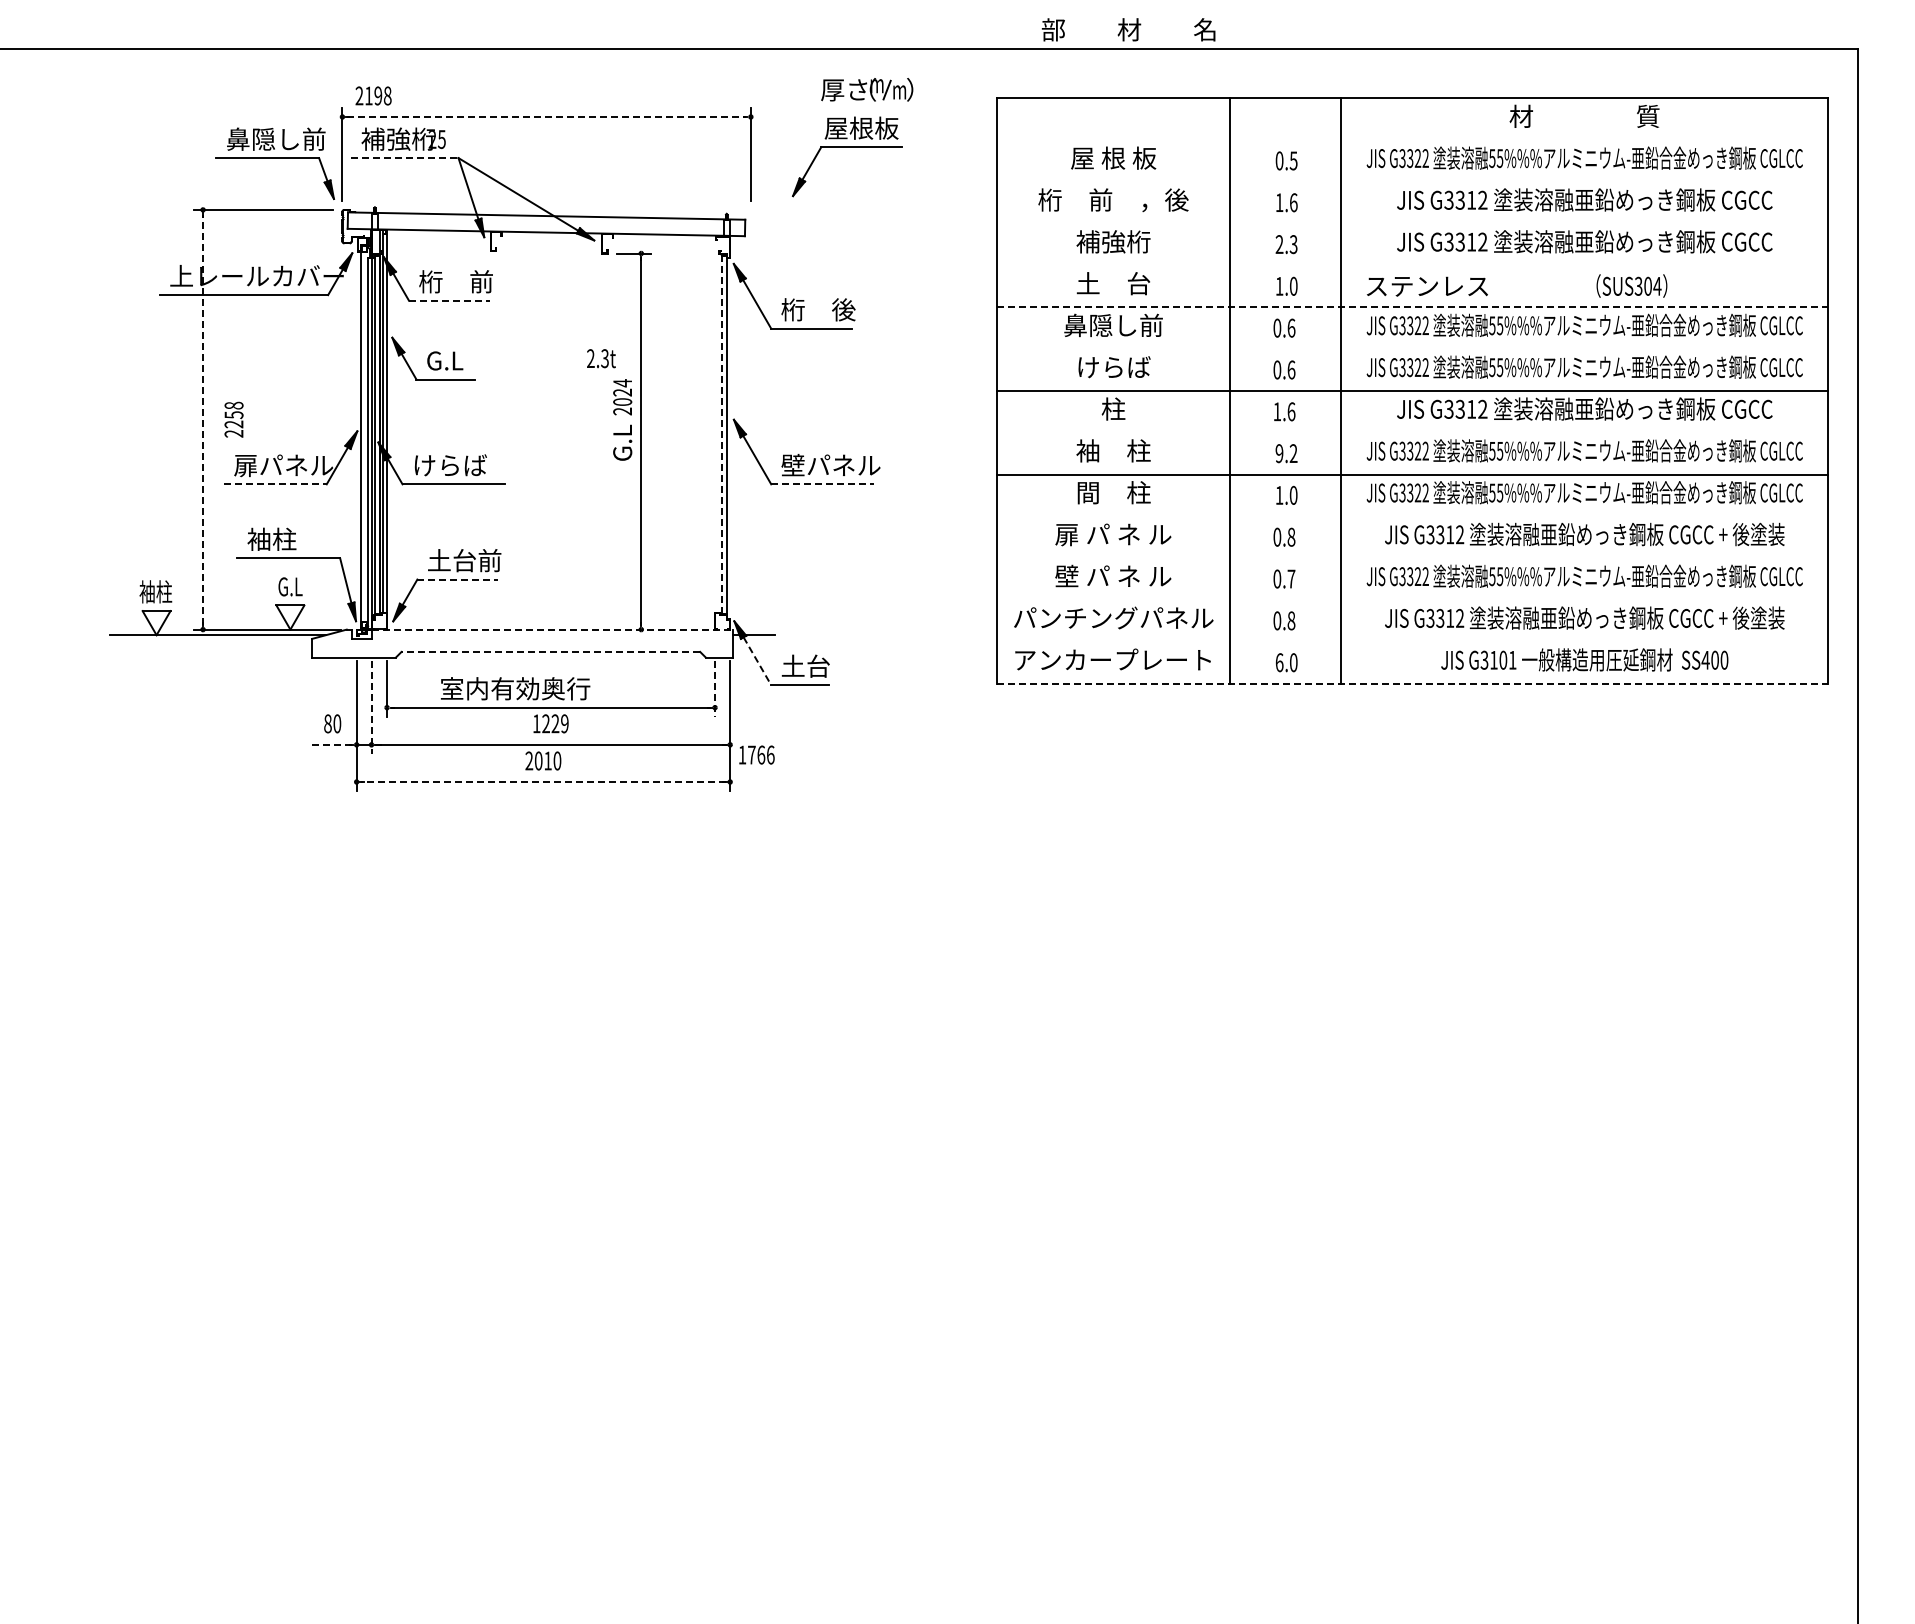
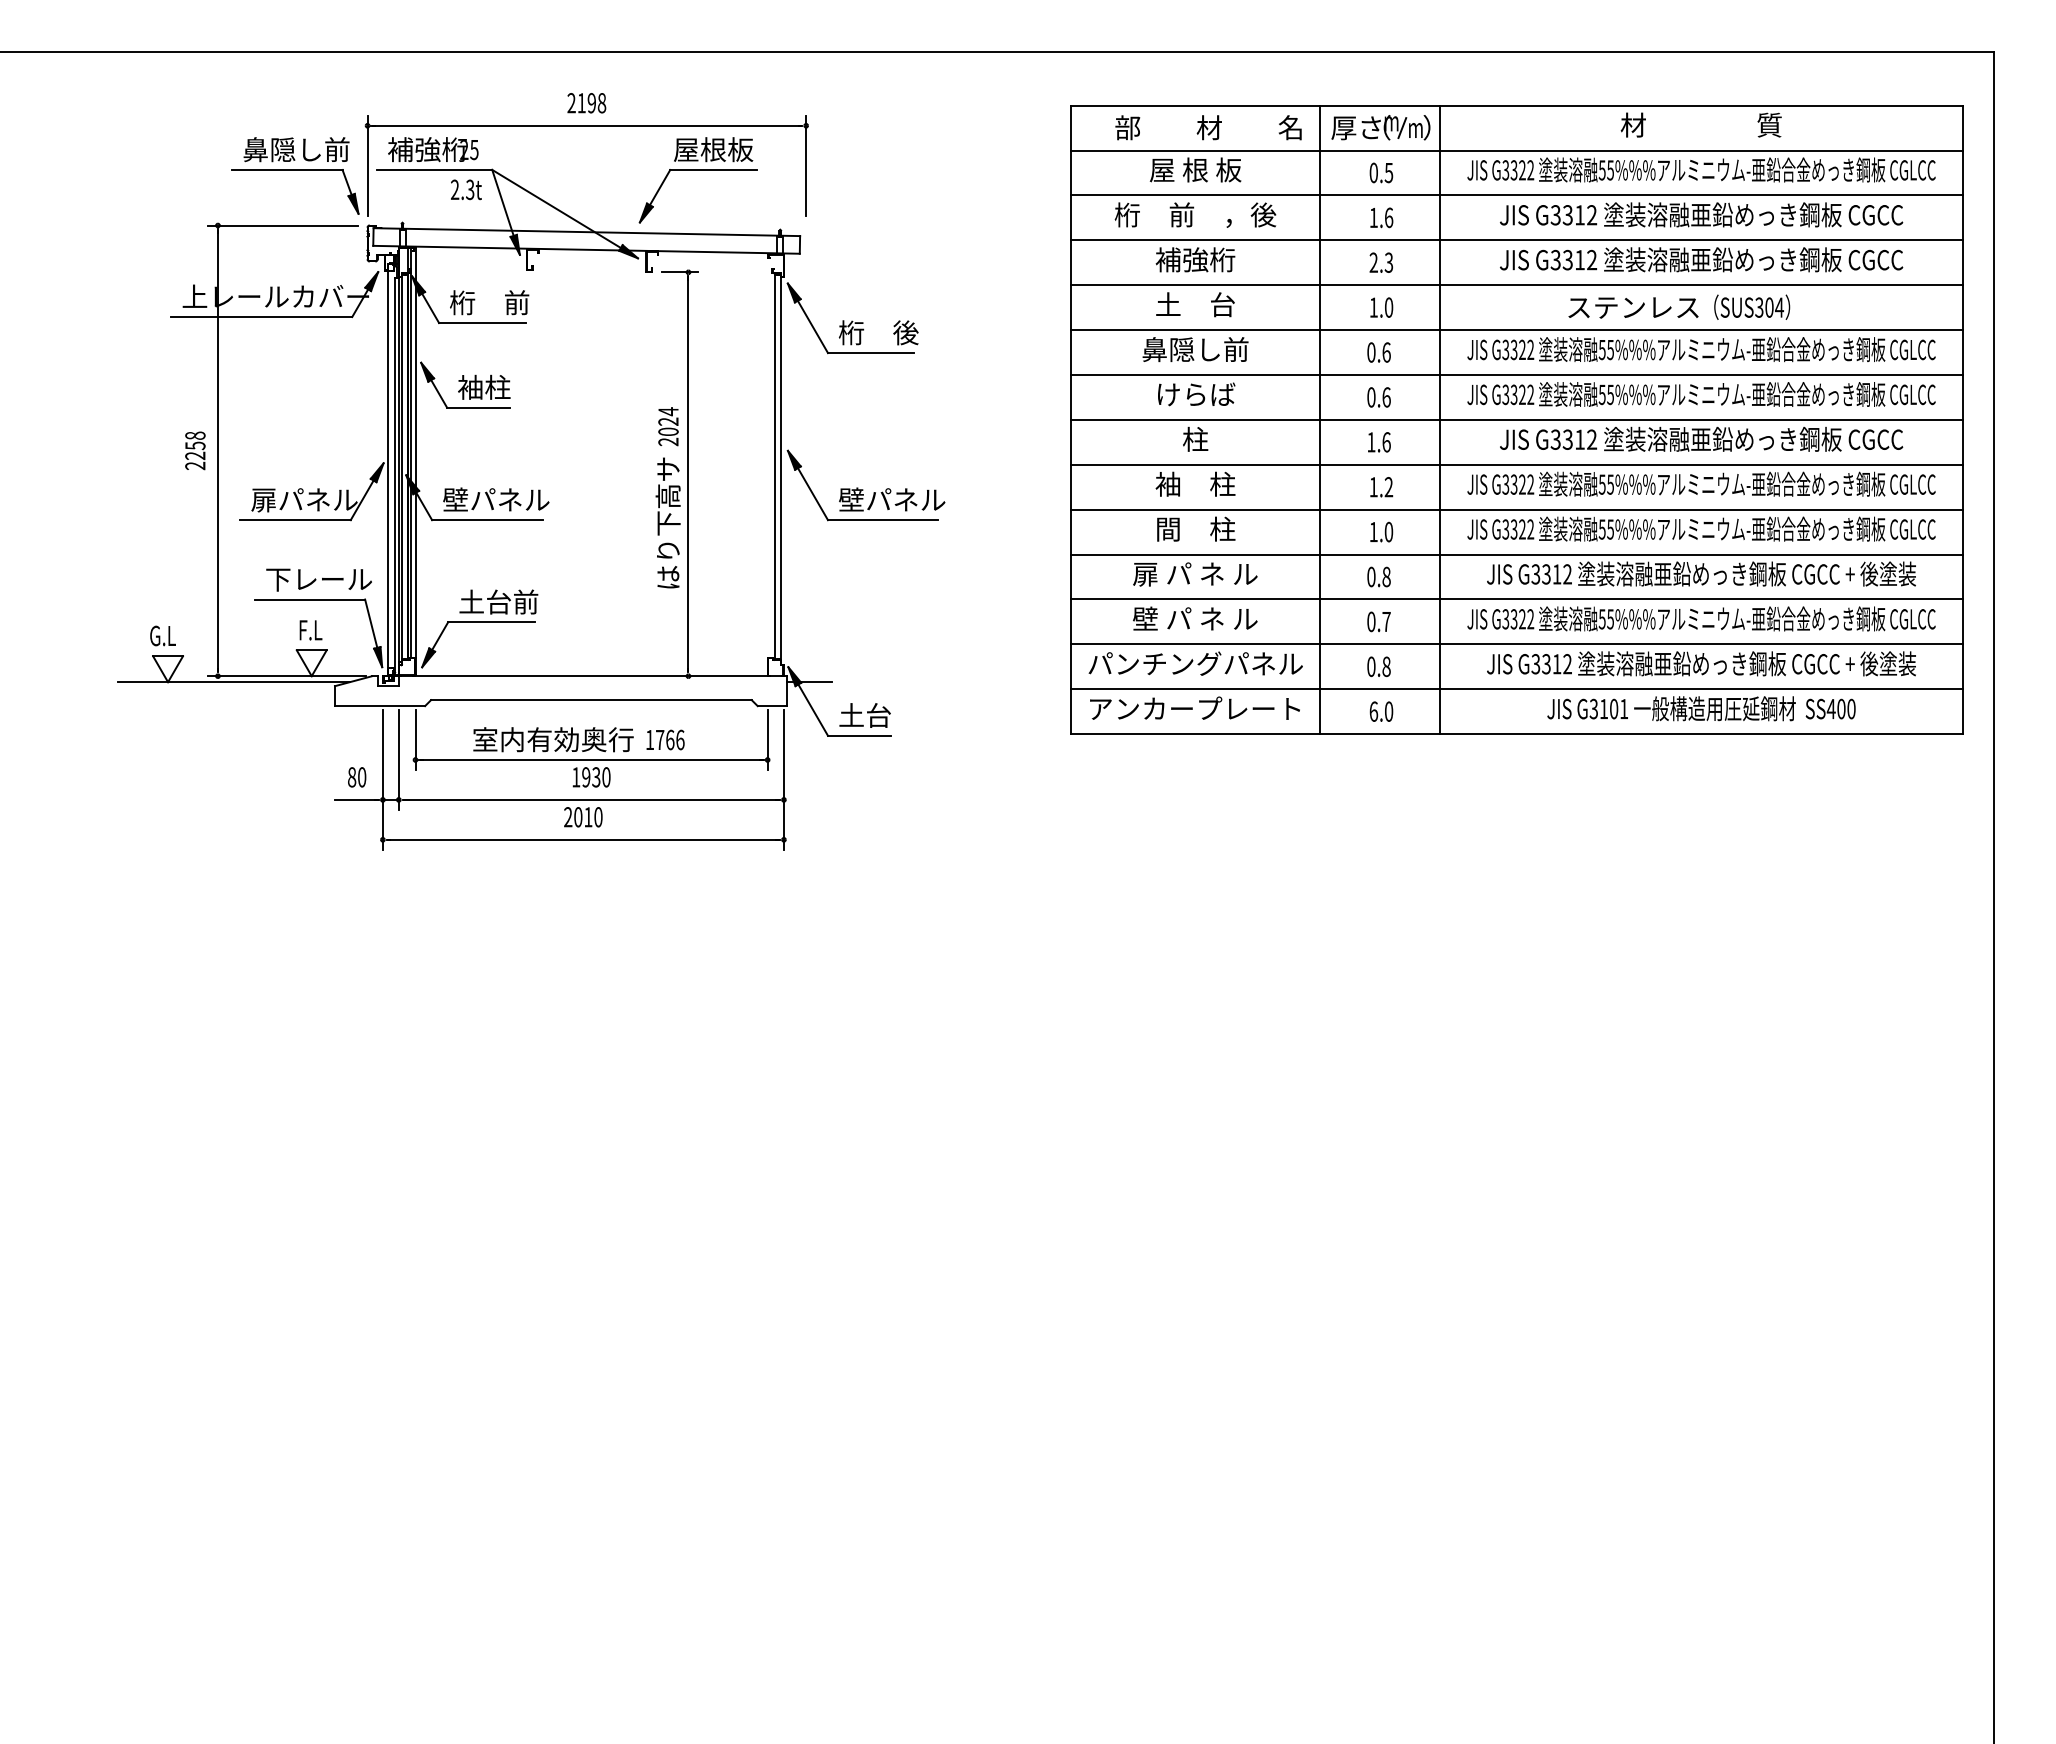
text: (1128, 29) -> (1208, 127), moved
part: (867, 89) -> (1381, 127), moved
text: (373, 95) -> (586, 102), moved
line: (546, 116) -> (586, 125), dashed -> solid
line: (1412, 140) -> (1516, 151), added
part: (847, 147) -> (698, 170), moved
line: (404, 158) -> (434, 170), dashed -> solid
line: (1412, 181) -> (1516, 195), added
line: (1412, 223) -> (1516, 240), added
line: (1412, 265) -> (1516, 285), added
text: (1427, 286) -> (1633, 307), moved
line: (449, 300) -> (482, 322), dashed -> solid
line: (1412, 307) -> (1516, 330), dashed -> solid
line: (1412, 349) -> (1516, 375), added
text: (601, 358) -> (466, 189), moved
text: (450, 360) -> (483, 387), G.L -> 袖柱
line: (203, 419) -> (218, 450), dashed -> solid
text: (233, 419) -> (194, 450), moved
line: (1412, 432) -> (1516, 464), added
line: (721, 434) -> (774, 466), dashed -> solid
text: (1279, 453) -> (1373, 487), 9.2 -> 1.2
text: (461, 464) -> (495, 498), けらば -> 壁パネル
line: (275, 484) -> (295, 520), dashed -> solid
line: (823, 484) -> (884, 520), dashed -> solid
text: (621, 485) -> (667, 521), G.L -> はり下高サ
line: (1412, 516) -> (1516, 554), added
text: (296, 538) -> (318, 578), 袖柱 -> 下レール
line: (1412, 558) -> (1516, 599), added
line: (458, 579) -> (492, 622), dashed -> solid
text: (290, 586) -> (311, 629), G.L -> F.L
text: (155, 591) -> (166, 635), 袖柱 -> G.L
line: (1412, 599) -> (1516, 643), added
line: (552, 629) -> (593, 676), dashed -> solid
line: (1412, 641) -> (1516, 688), added
line: (550, 651) -> (591, 699), dashed -> solid
line: (757, 661) -> (813, 710), dashed -> solid
line: (1412, 683) -> (1516, 734), dashed -> solid
line: (715, 689) -> (768, 740), dashed -> solid
line: (371, 708) -> (398, 760), dashed -> solid
text: (555, 723) -> (596, 776), 1229 -> 1930
line: (332, 744) -> (356, 799), dashed -> solid
text: (756, 754) -> (665, 739), moved
line: (542, 782) -> (582, 840), dashed -> solid

